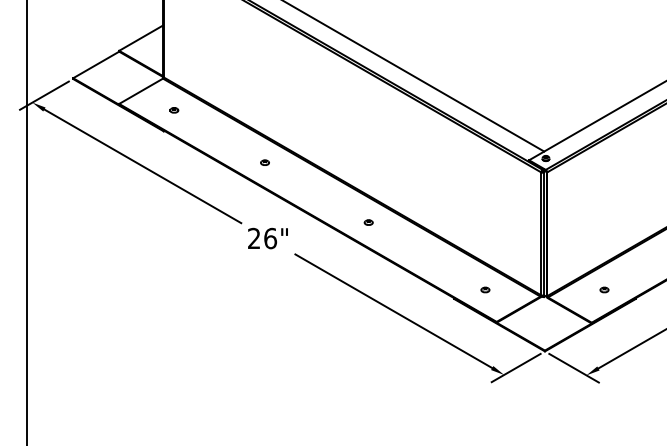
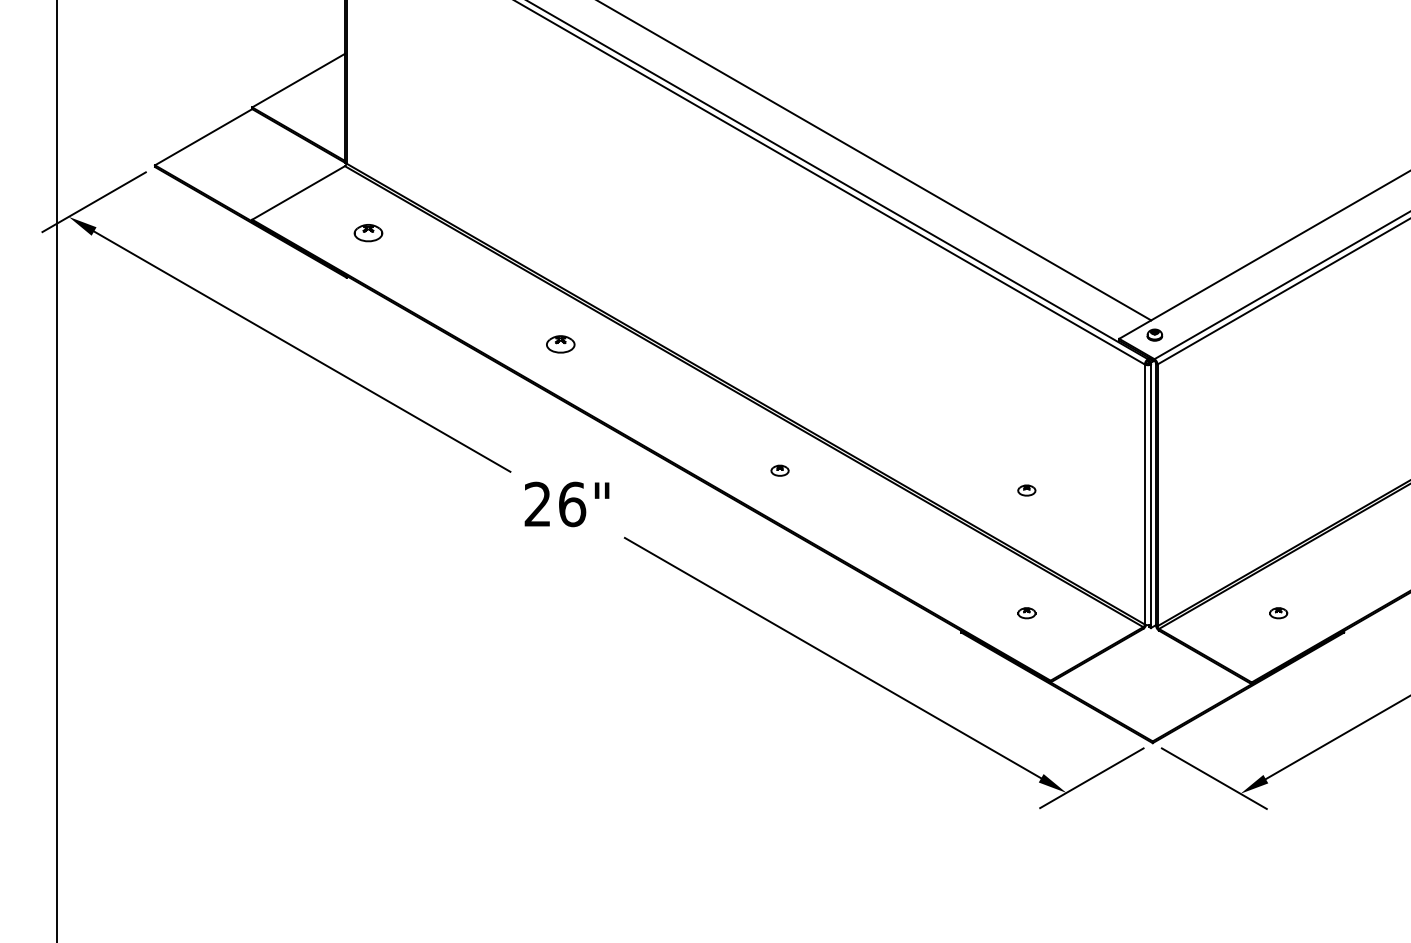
part: (174, 110) -> (369, 233), size x1.6
part: (264, 162) -> (559, 343), size x1.6
part: (485, 231) -> (1026, 489), added

